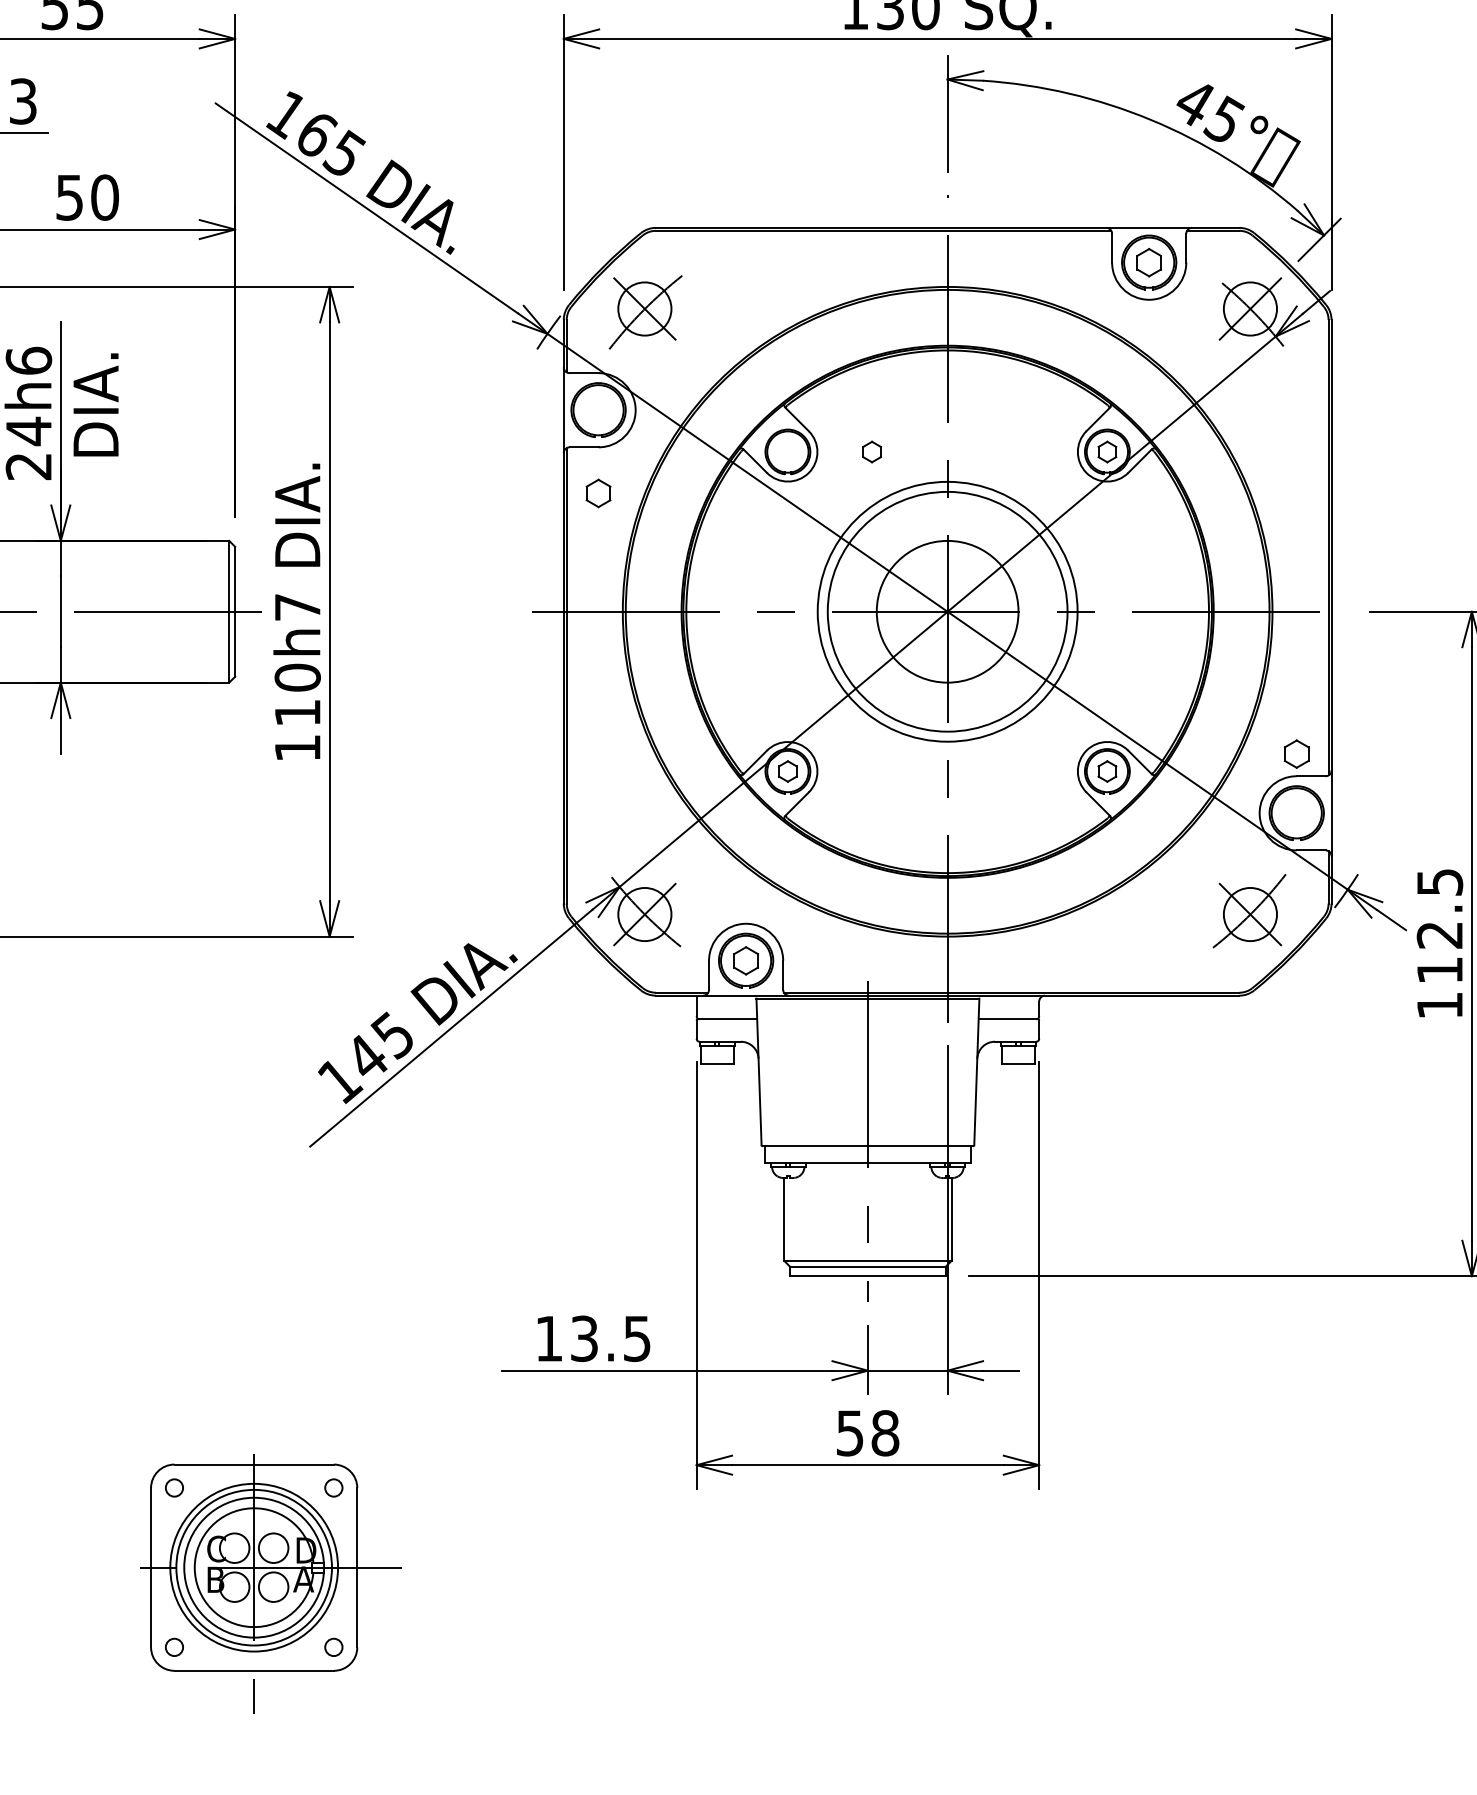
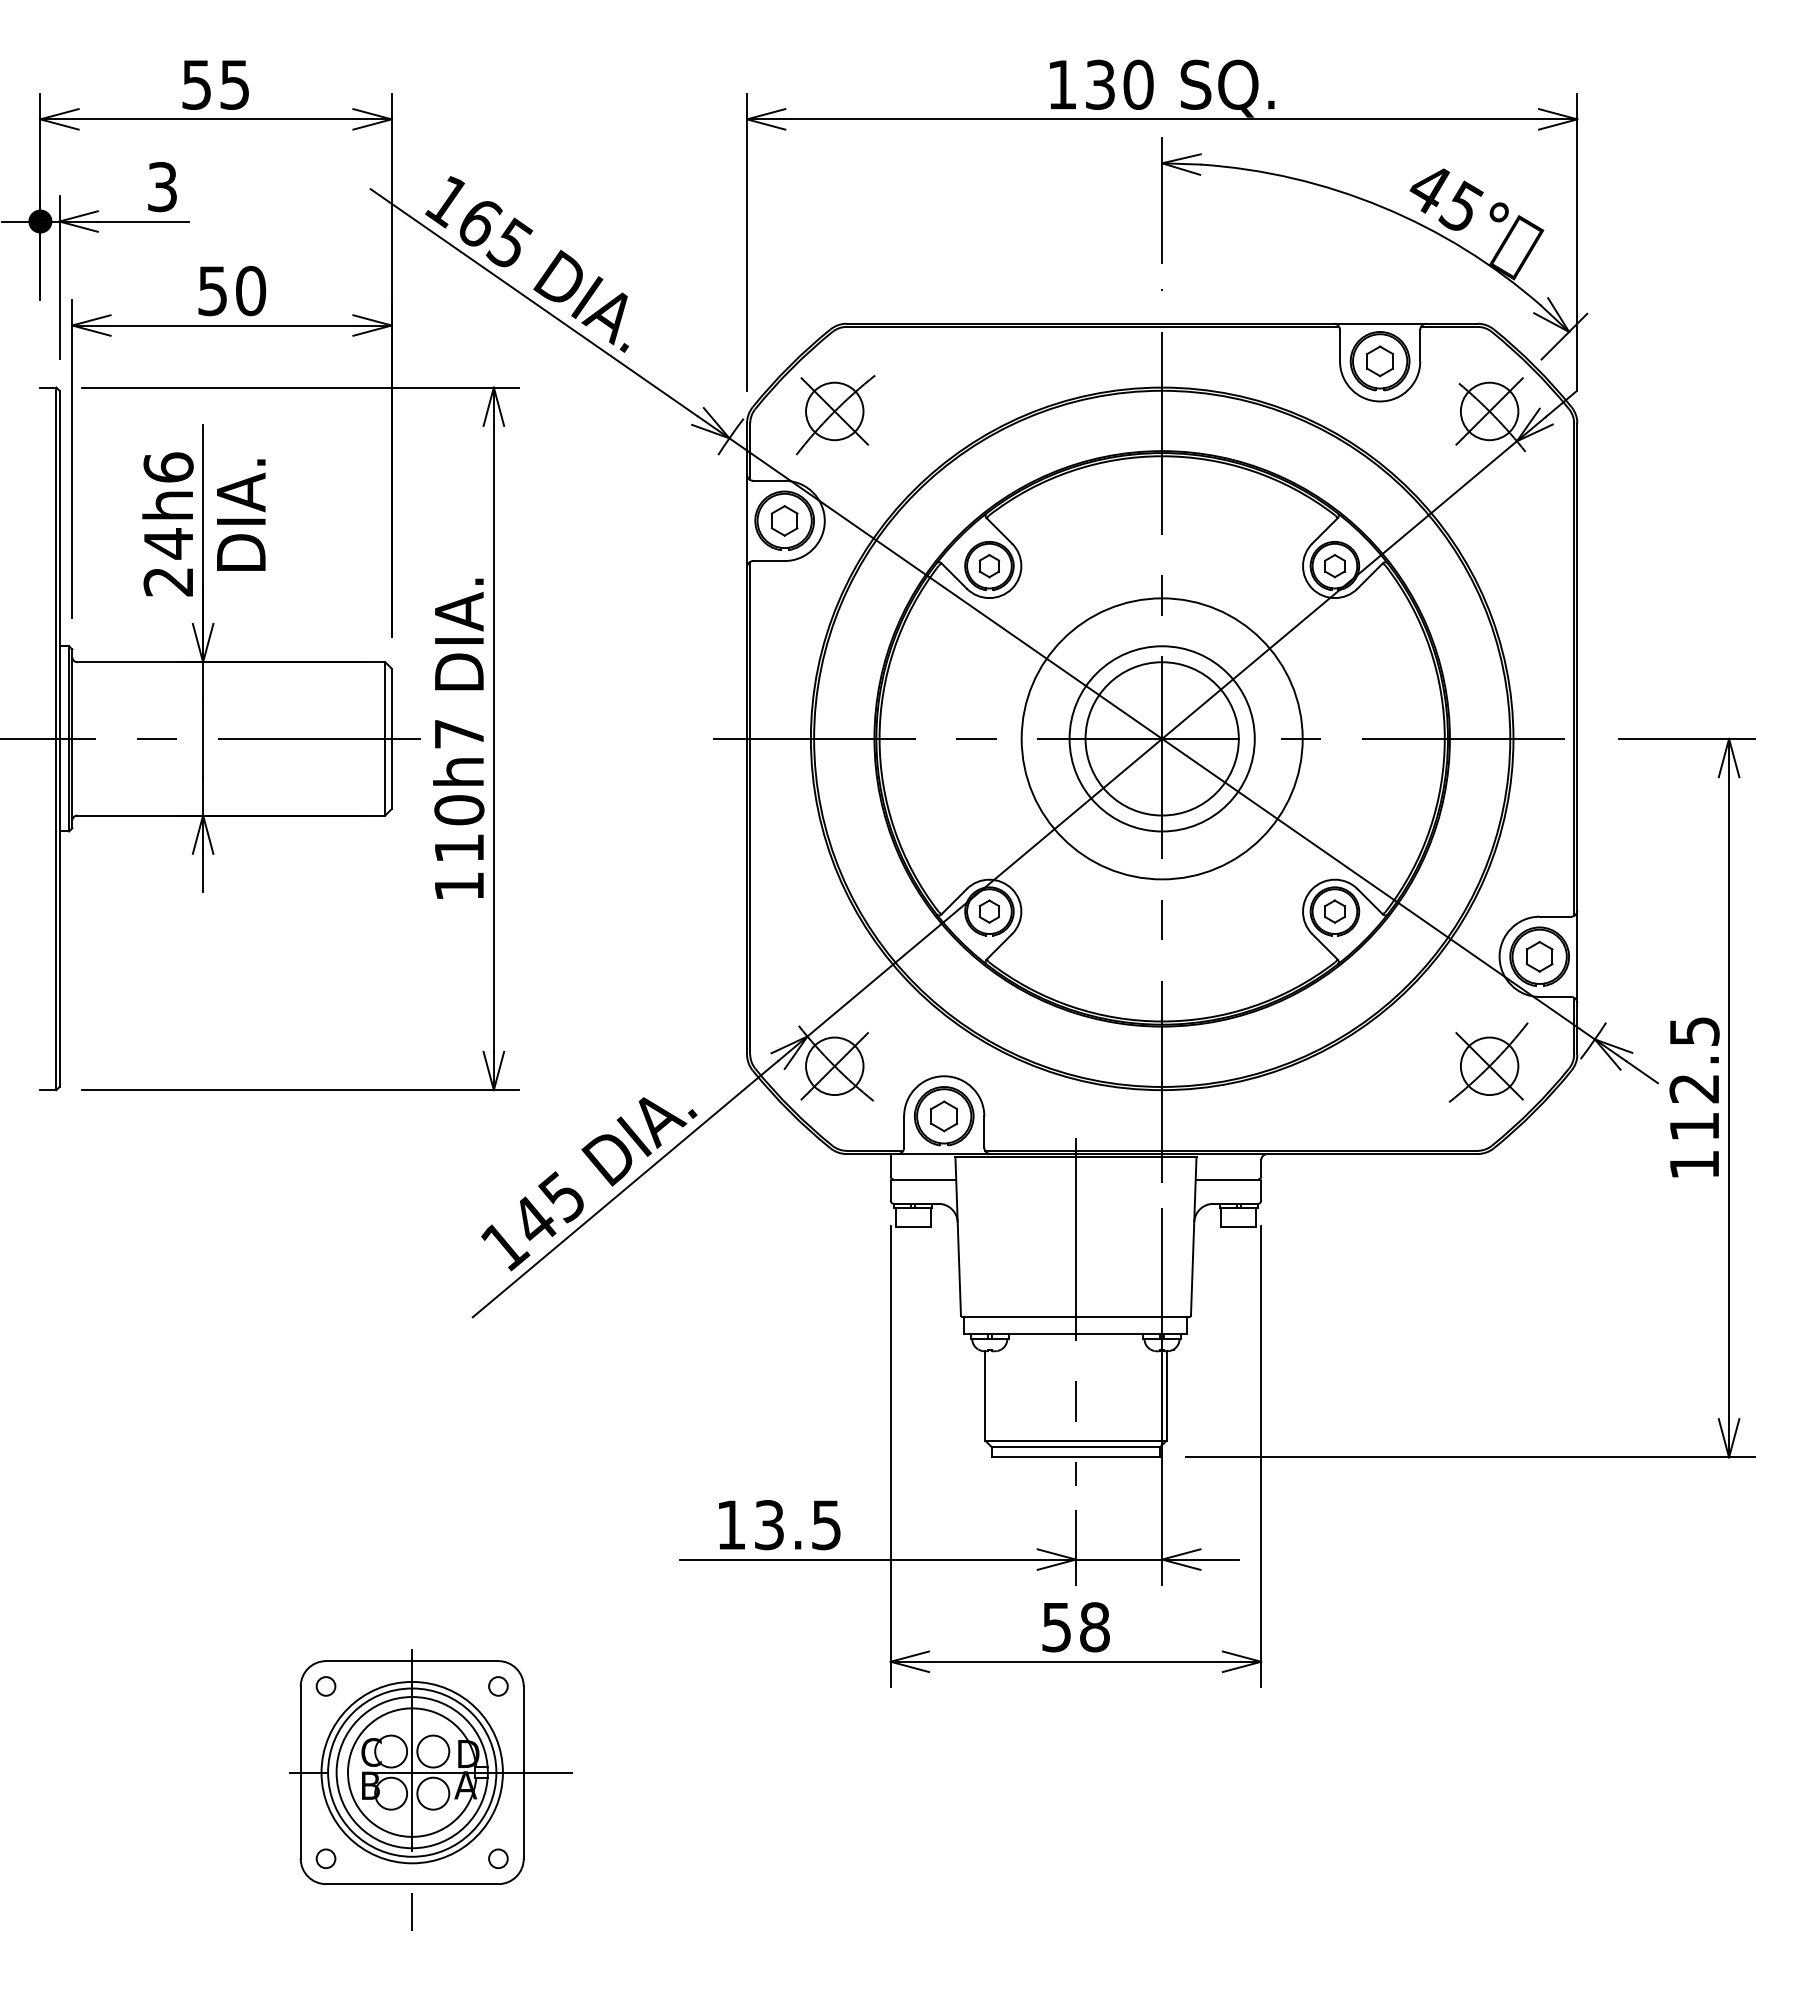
part: (872, 451) -> (989, 565), moved
part: (598, 493) -> (784, 520), moved
circle: (947, 611) -> (1161, 738), size x0.71
part: (1296, 753) -> (1539, 956), moved

